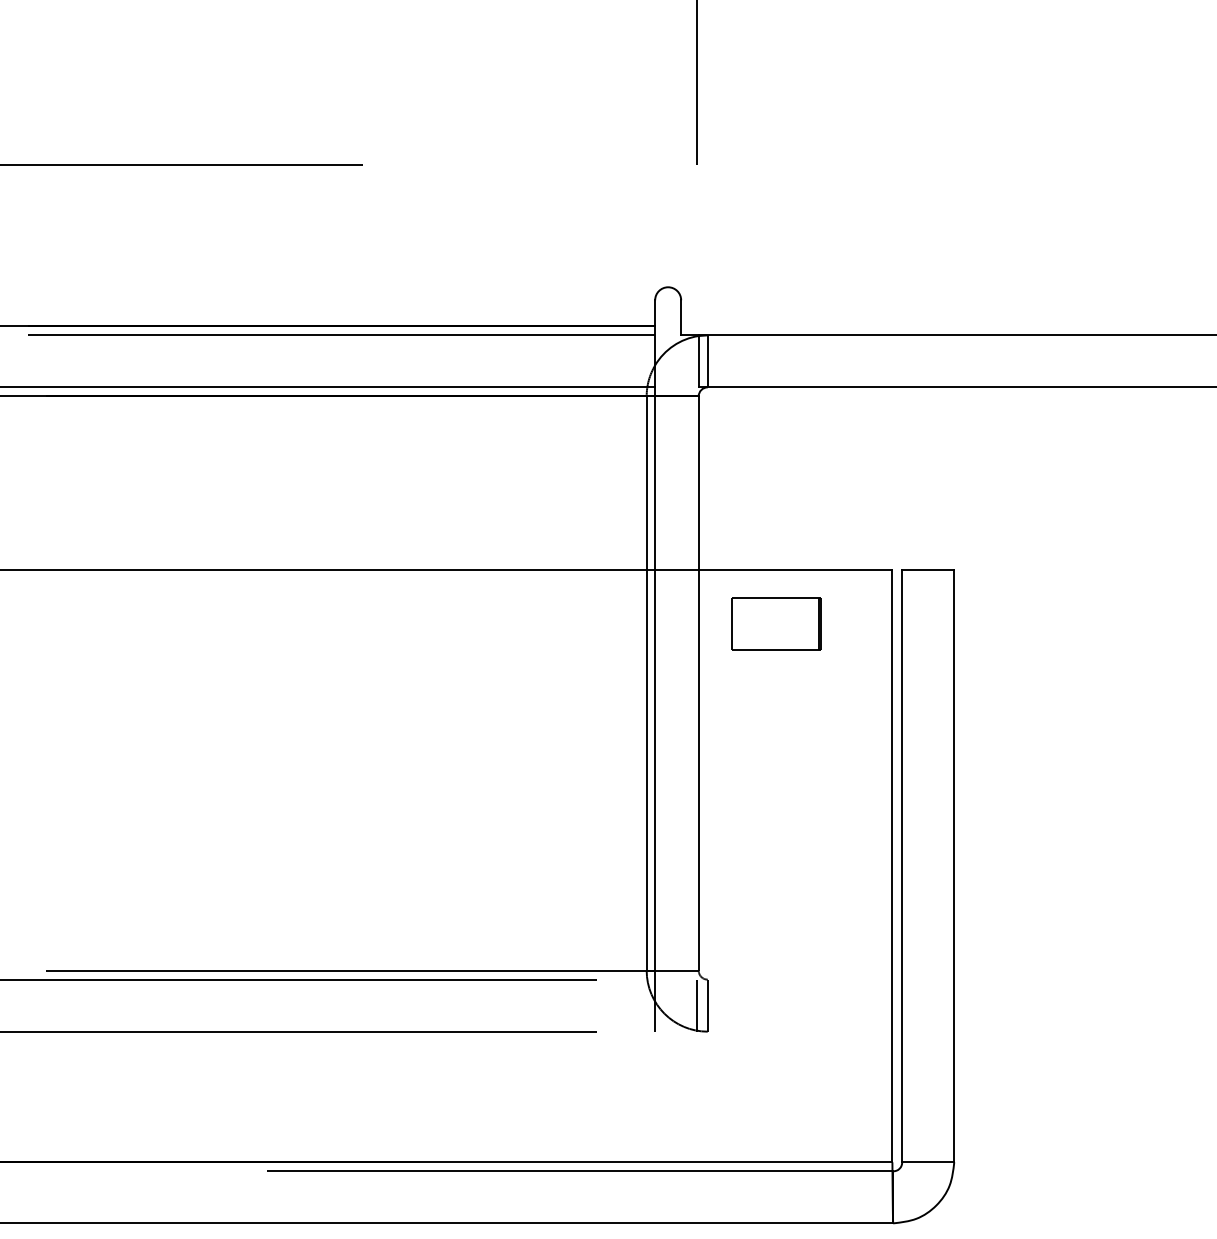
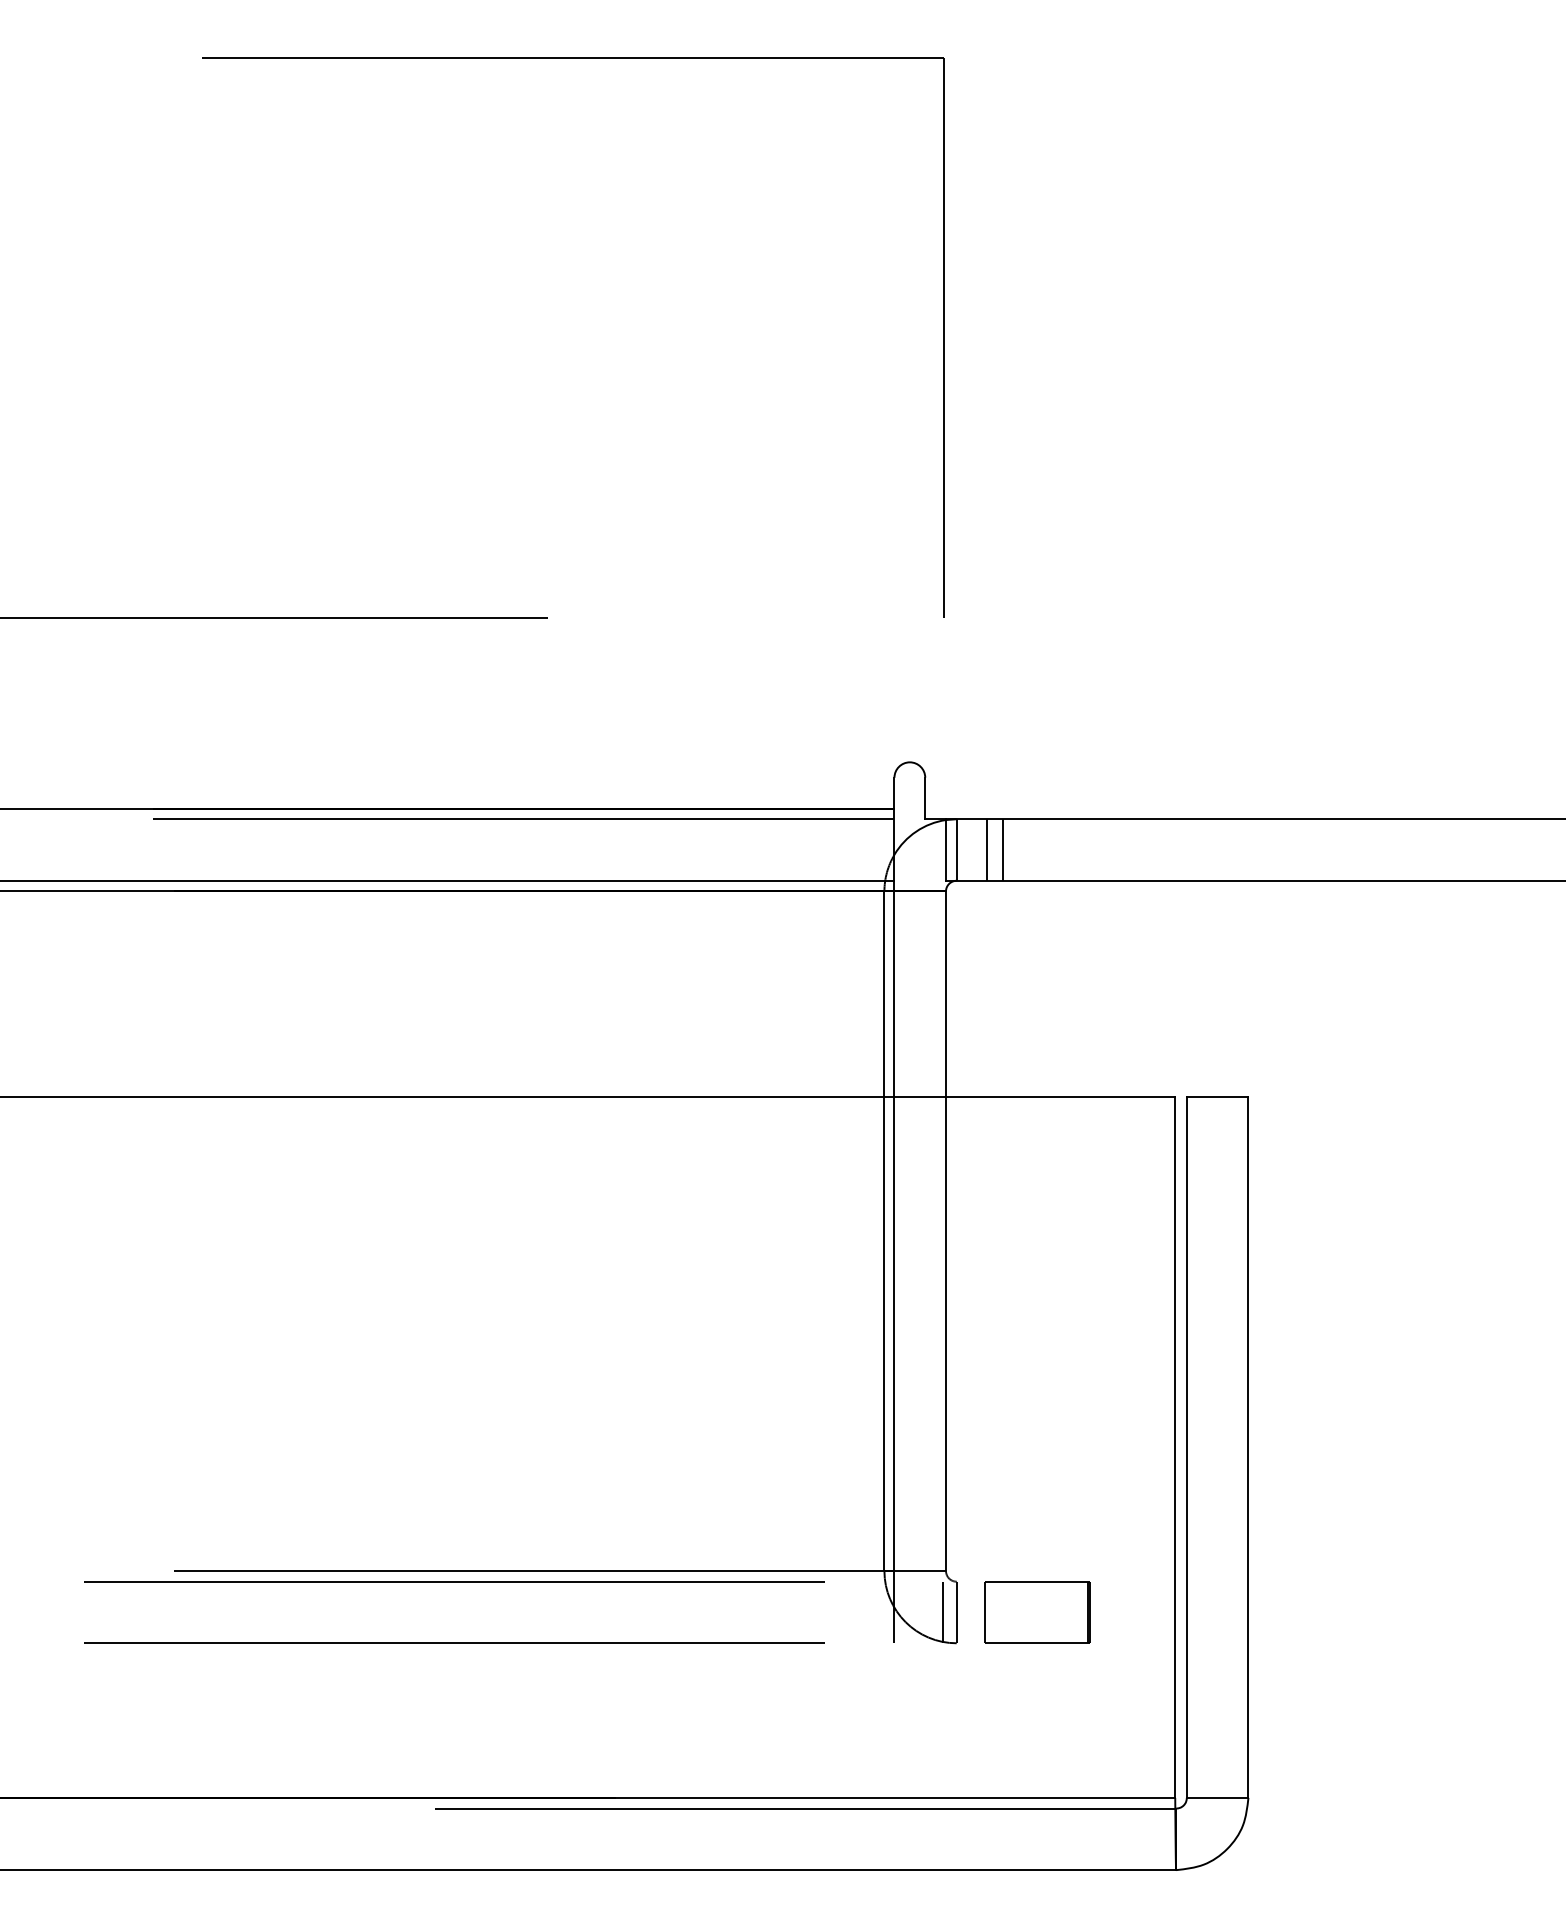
line: (733, 360) -> (987, 849), added
line: (746, 360) -> (1002, 849), added
part: (776, 623) -> (1037, 1612), moved

